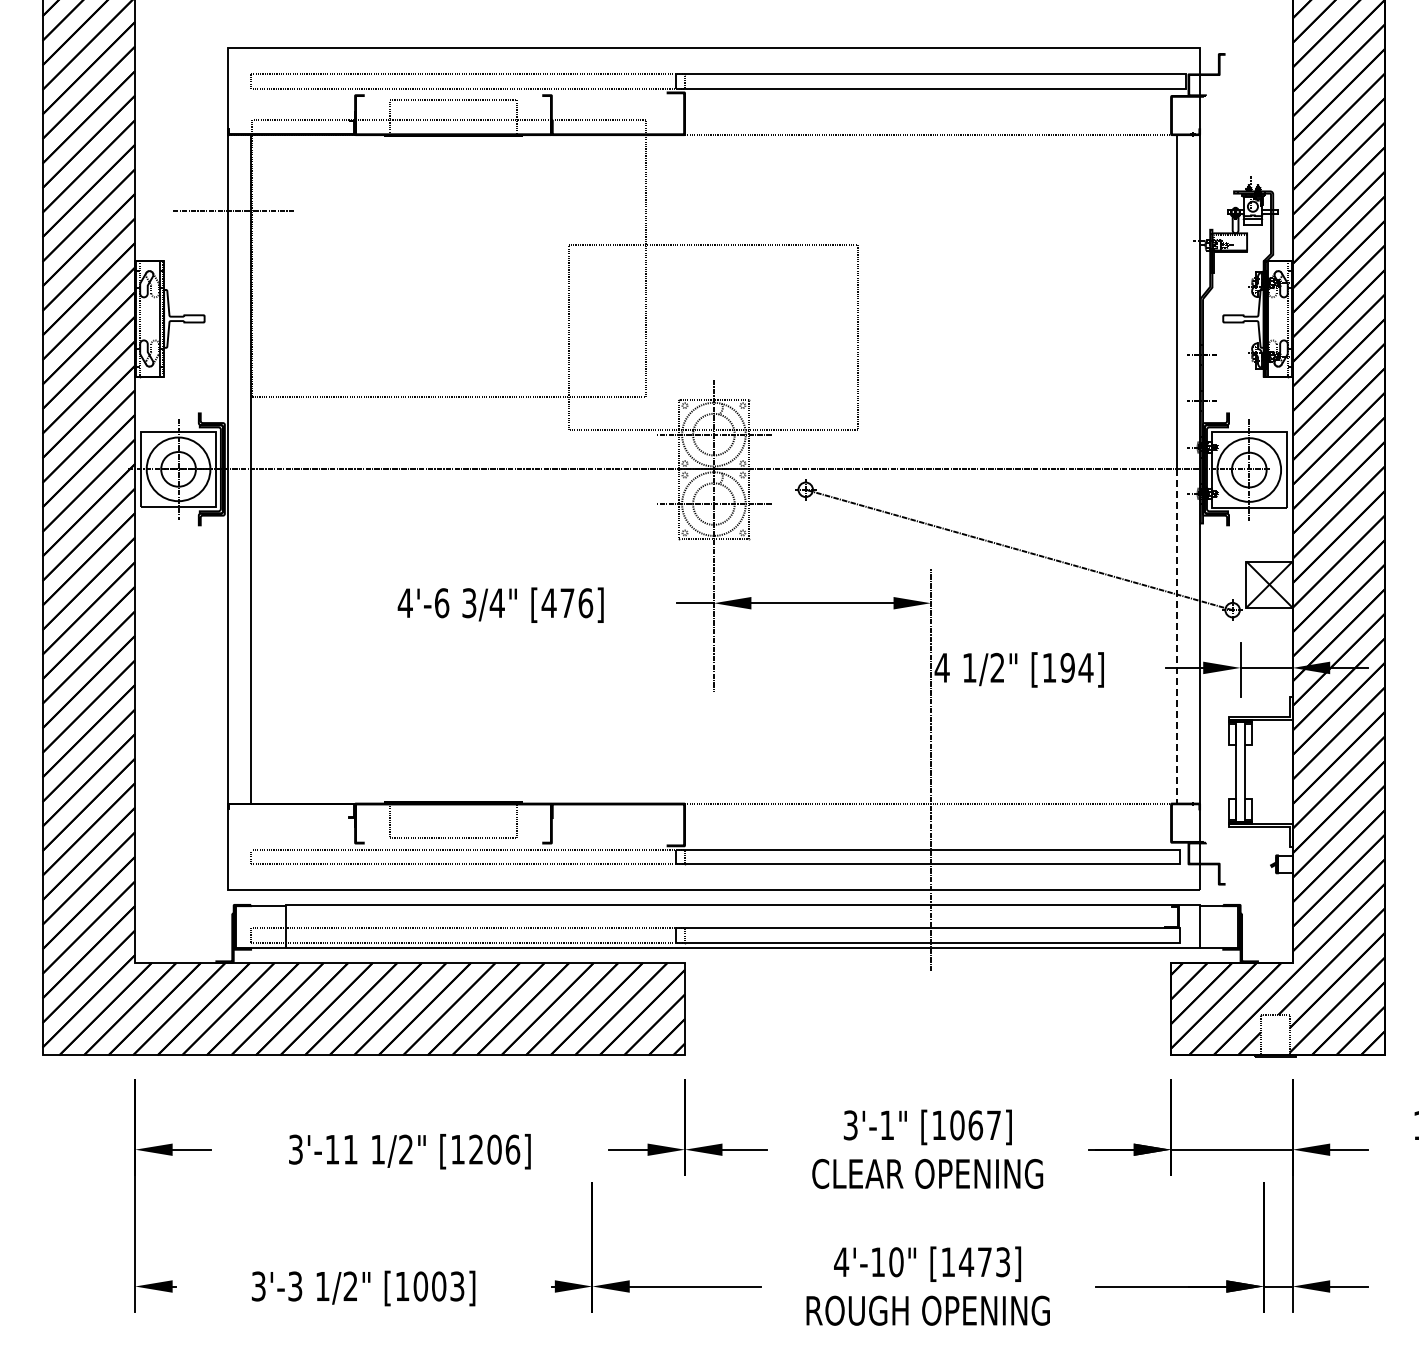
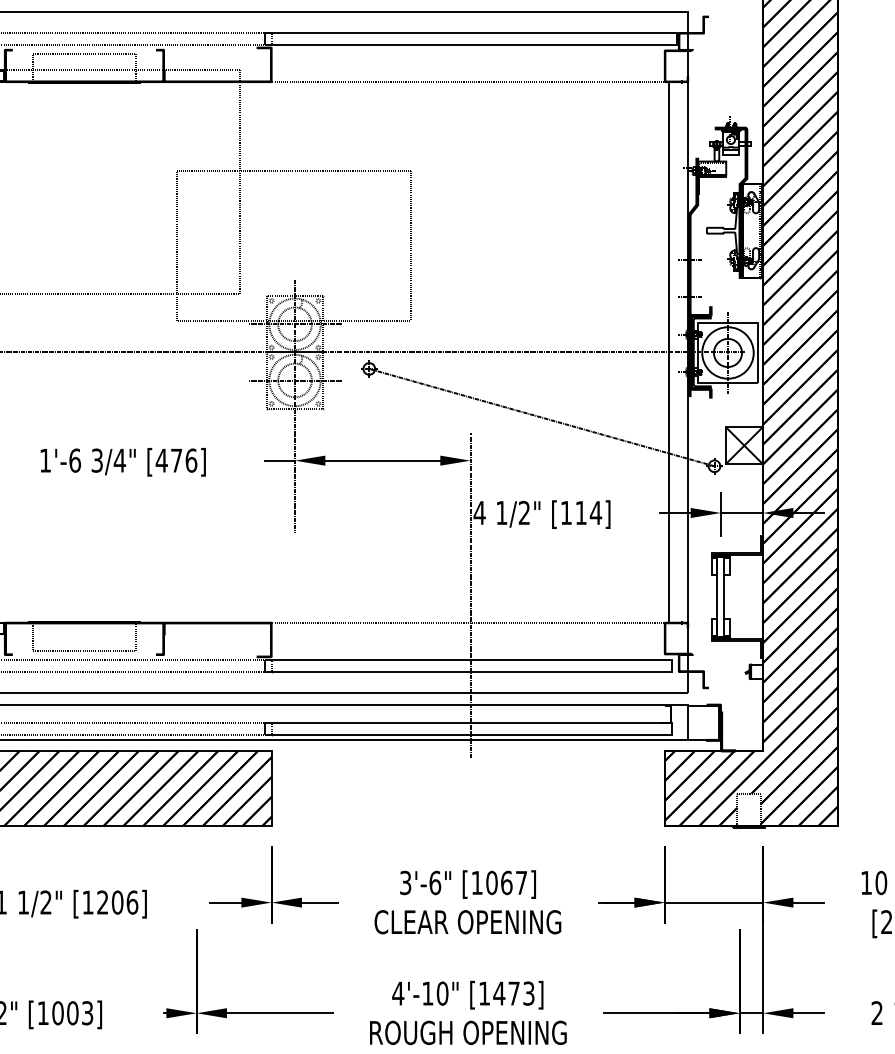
text: (404, 602) -> (44, 460), 4'-6 -> 1'-6
line: (1176, 636) -> (669, 487), dashed -> solid
text: (1067, 667) -> (580, 512), [194] -> [114]
text: (887, 1125) -> (435, 883), 3'-1" -> 3'-6"

